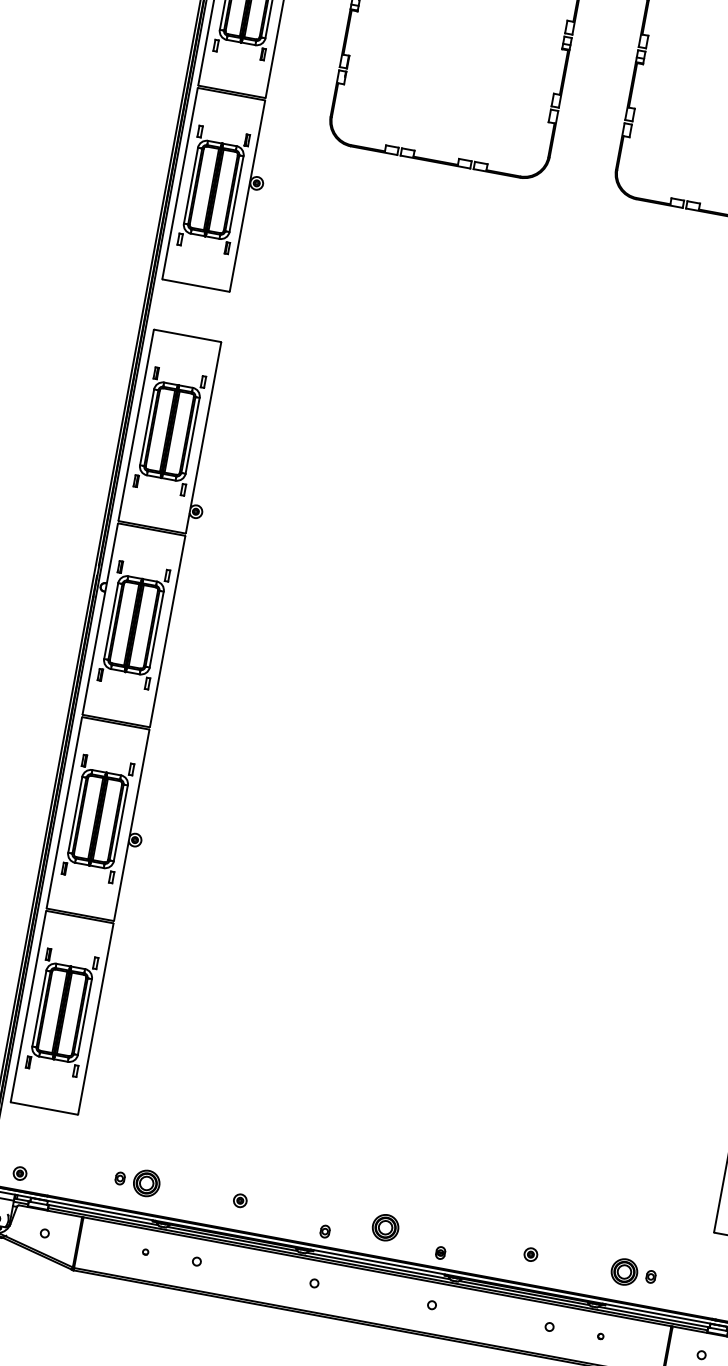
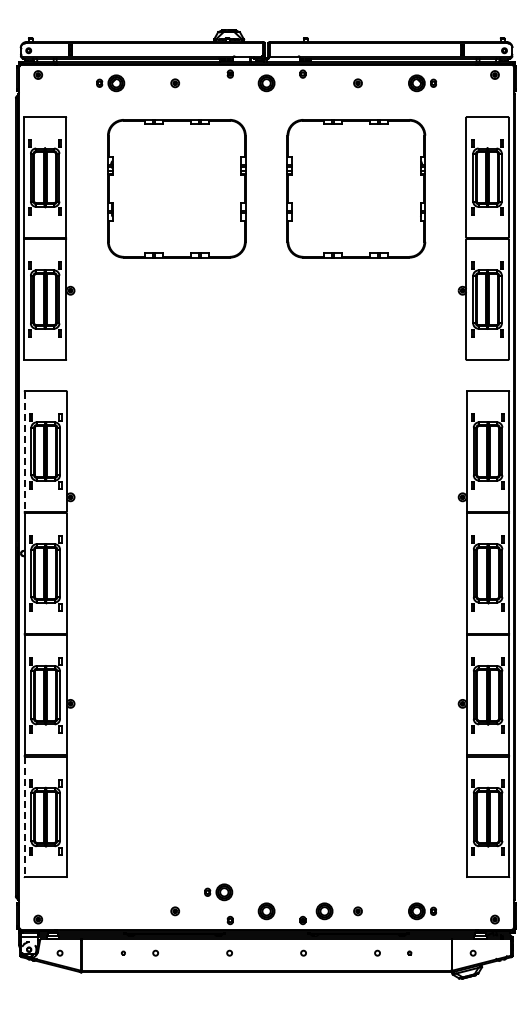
line: (136, 425) -> (24, 451), solid -> dashed
line: (28, 1007) -> (24, 817), solid -> dashed
part: (137, 1182) -> (218, 892), moved
part: (477, 1245) -> (324, 911), added

